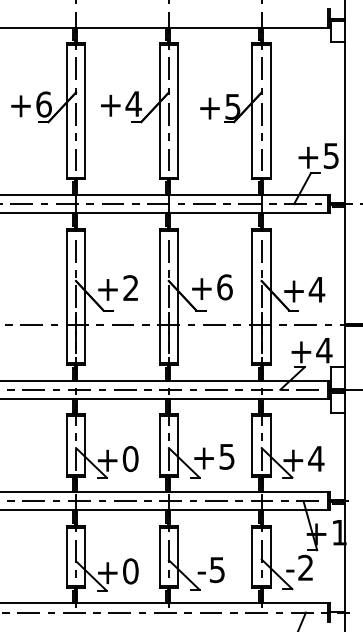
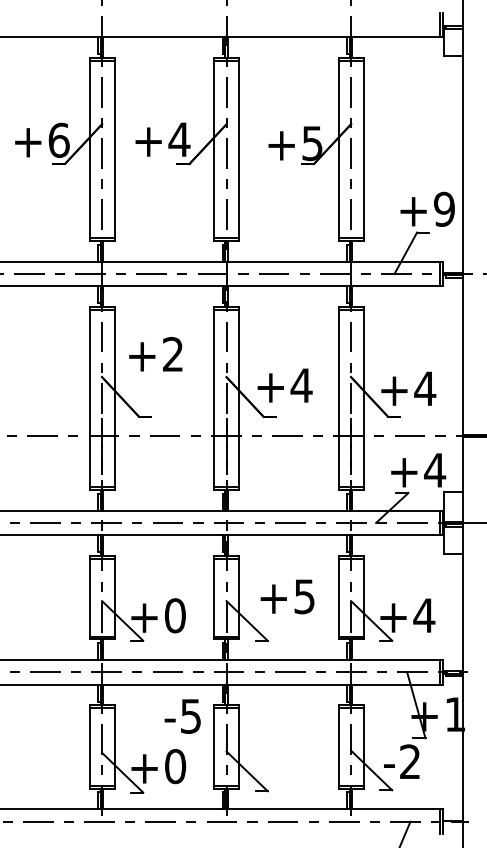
text: (331, 155) -> (444, 208), +5 -> +9
text: (117, 287) -> (154, 353), moved
text: (224, 287) -> (301, 385), +6 -> +4
text: (214, 456) -> (287, 596), moved
text: (210, 570) -> (181, 717), moved

